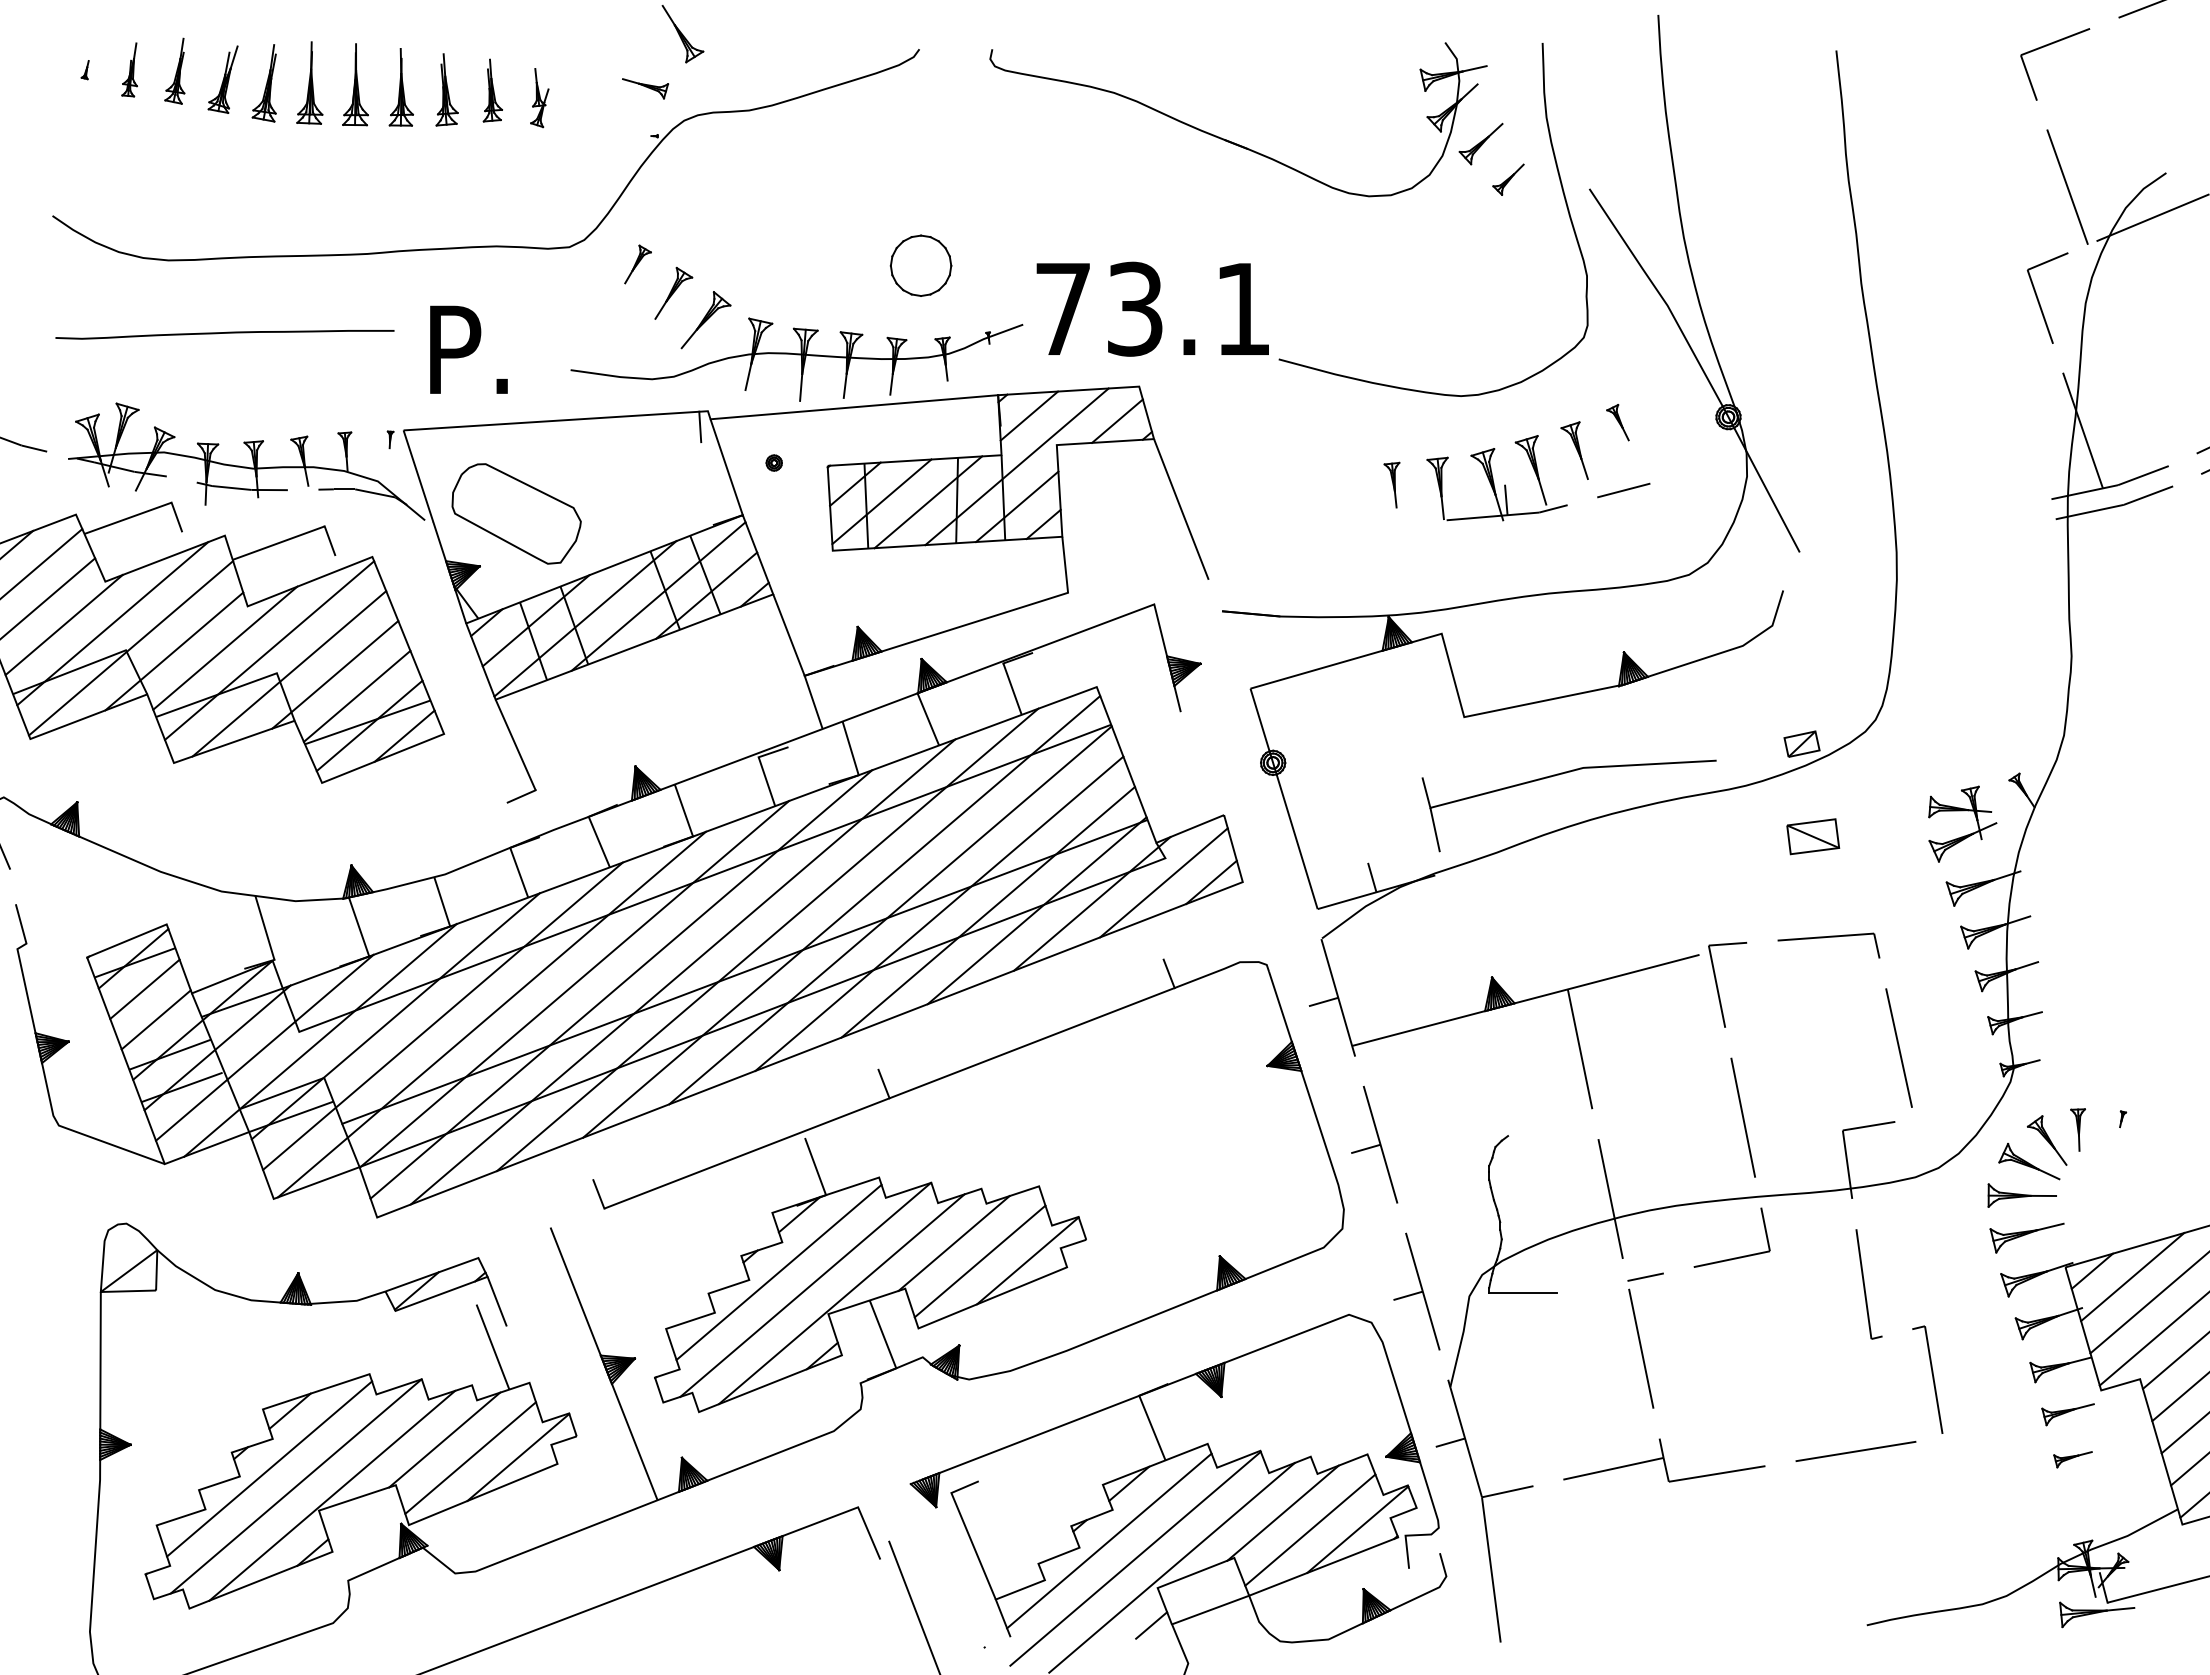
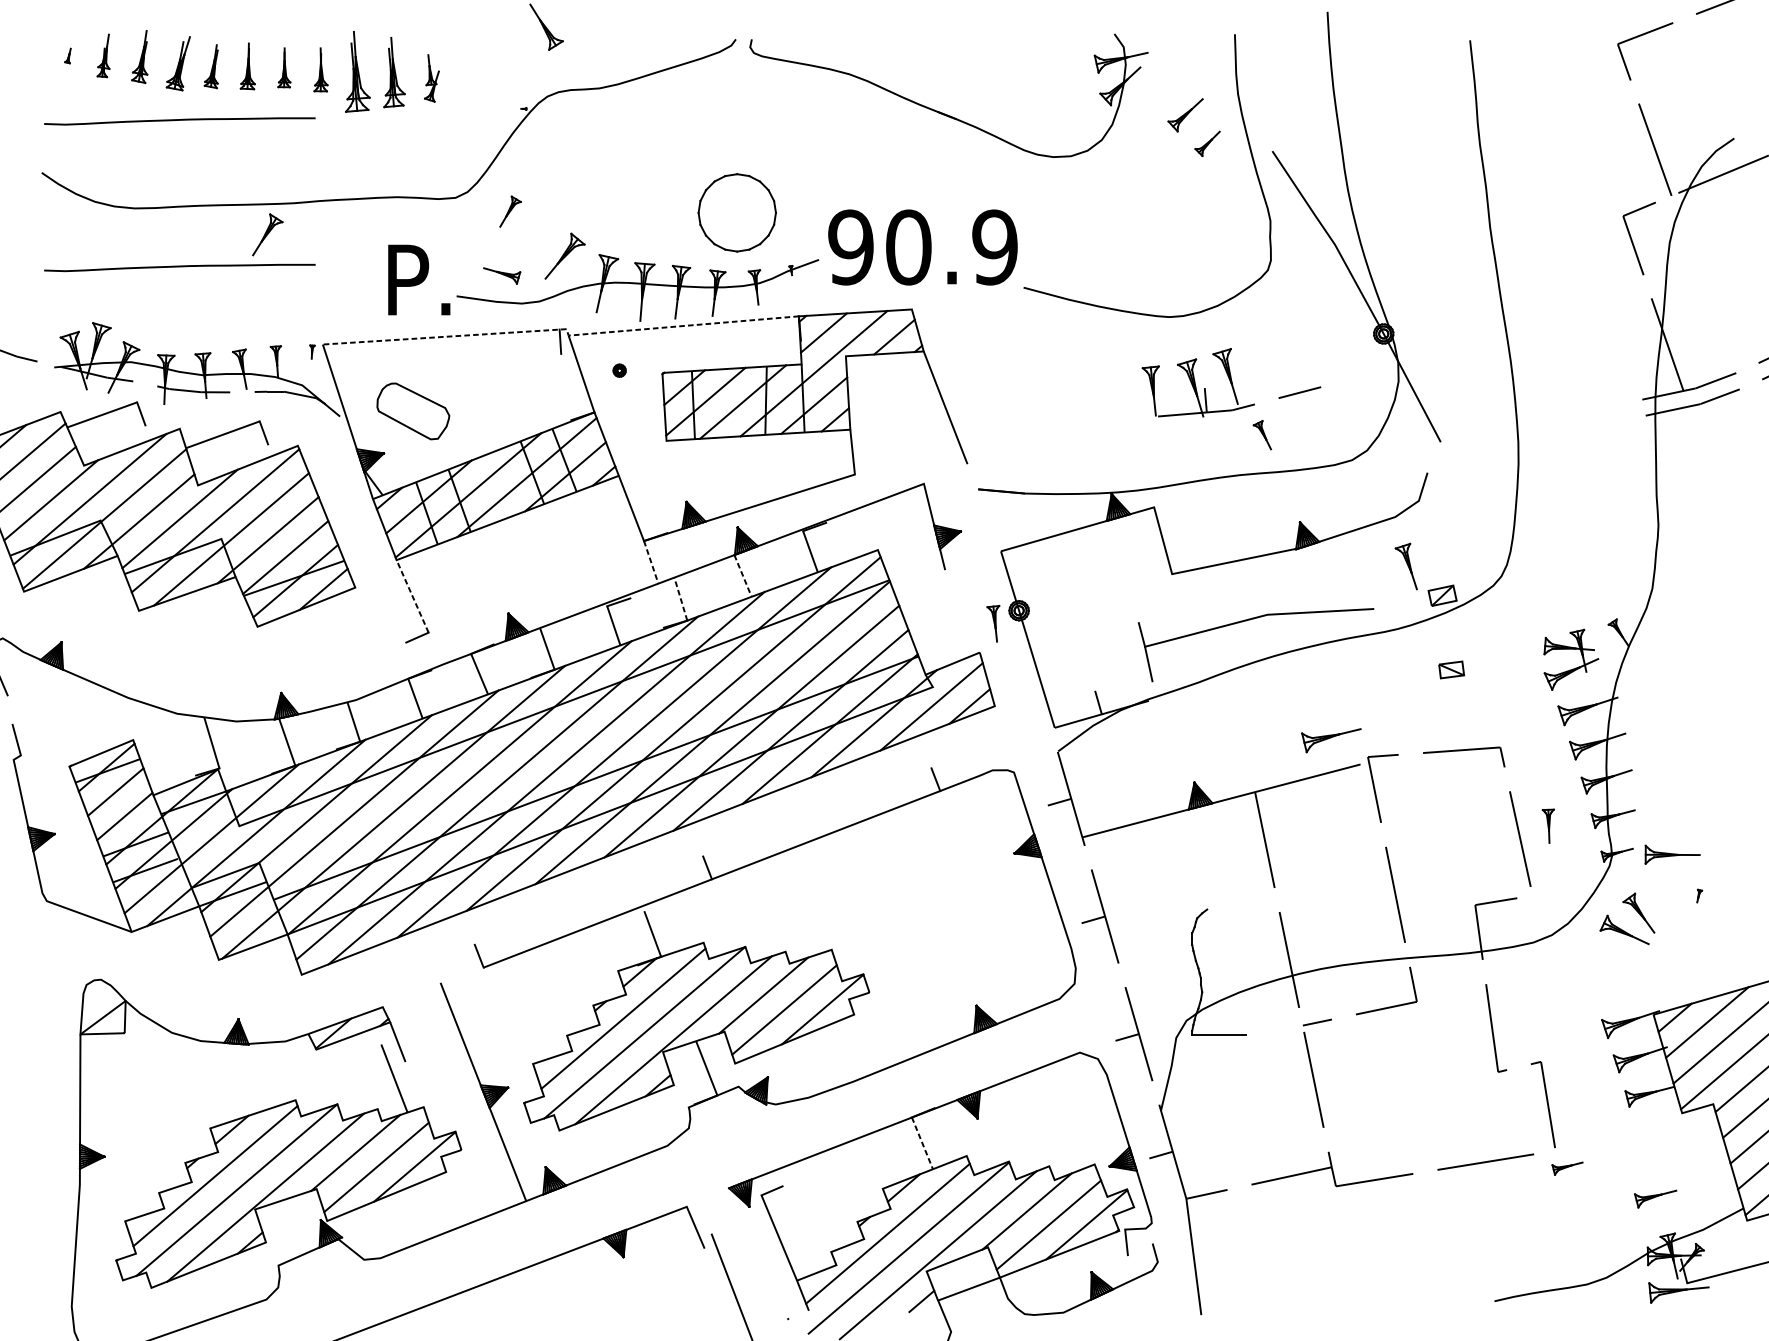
part: (309, 82) -> (247, 65), size x0.7
part: (263, 83) -> (210, 66), size x0.7
part: (355, 84) -> (284, 67), size x0.6
part: (400, 87) -> (320, 69), size x0.7
part: (645, 88) -> (502, 275), moved
part: (446, 89) -> (357, 71), size x1.4
part: (492, 90) -> (394, 72), size x1.4
part: (1232, 141) -> (944, 113), moved
curve: (224, 150) -> (179, 120), added
part: (920, 265) -> (736, 212), size x1.6
part: (673, 292) -> (267, 234), moved
text: (1152, 308) -> (922, 246), 73.1 -> 90.9
text: (468, 349) -> (418, 279), moved
line: (704, 411) -> (563, 329), solid -> dashed
part: (1617, 422) -> (1262, 435), moved
part: (1574, 450) -> (1406, 566), moved
part: (1391, 484) -> (992, 623), moved
part: (516, 513) -> (413, 411), size x0.7
line: (813, 702) -> (651, 562), solid -> dashed
line: (928, 719) -> (743, 576), solid -> dashed
line: (515, 744) -> (412, 596), solid -> dashed
line: (850, 747) -> (680, 598), solid -> dashed
part: (1813, 836) -> (1451, 669), size x0.6
part: (2077, 1129) -> (1547, 825), moved
part: (2021, 1195) -> (1671, 854), moved
part: (2026, 1237) -> (1330, 740), moved
part: (2067, 1414) -> (1655, 1198), moved
line: (1152, 1428) -> (922, 1143), solid -> dashed
part: (2072, 1459) -> (1567, 1168), moved

